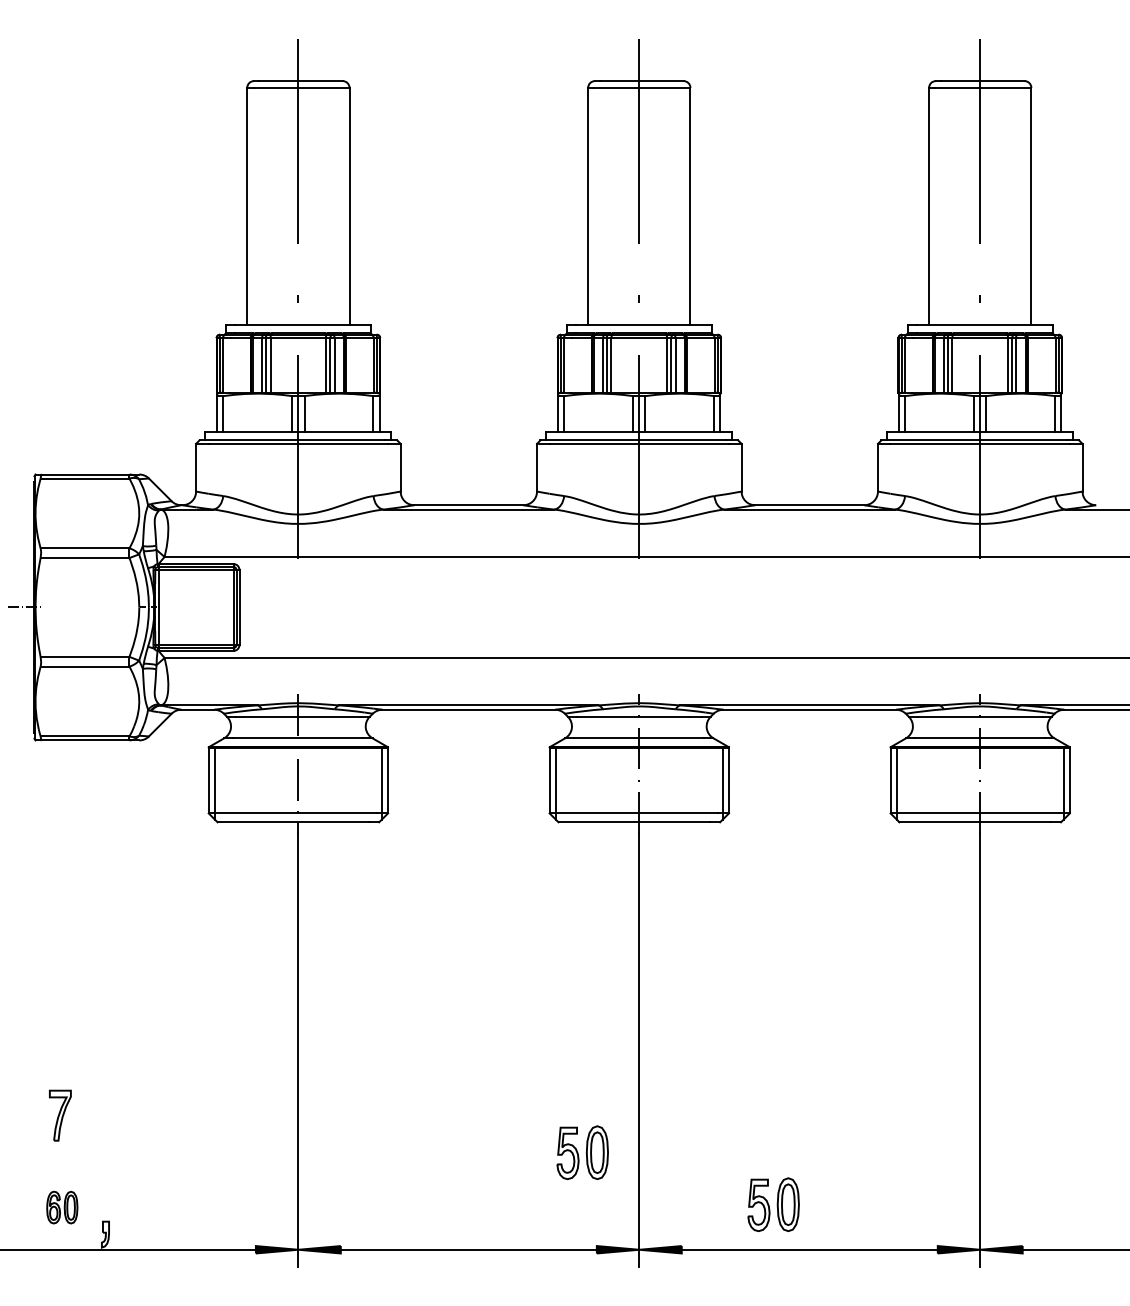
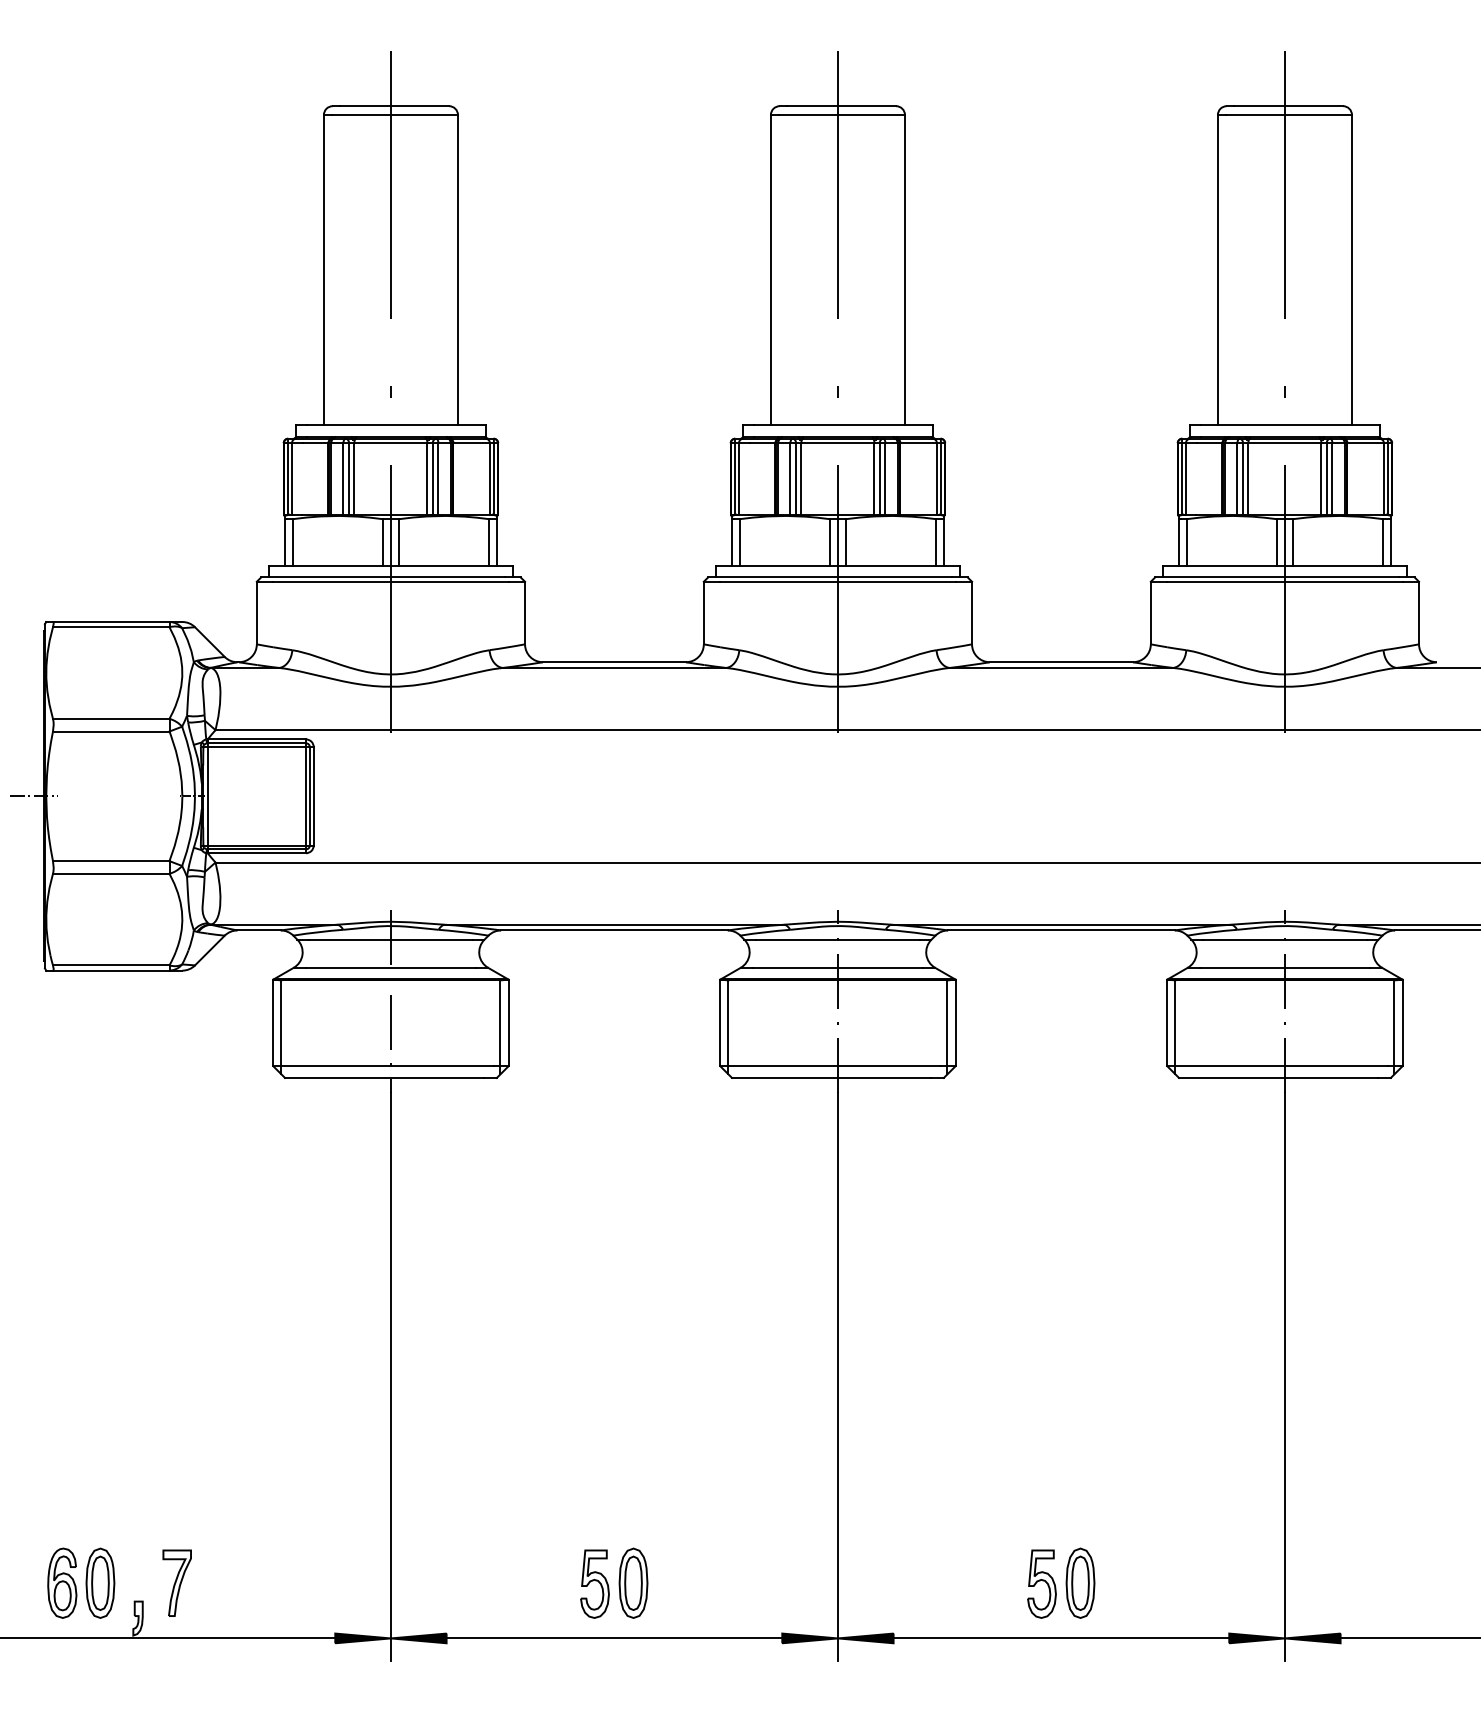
part: (60, 1115) -> (177, 1583), moved
part: (582, 1152) -> (613, 1583), moved
part: (773, 1204) -> (1061, 1583), moved
part: (62, 1207) -> (81, 1583), size x1.67

